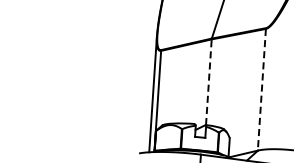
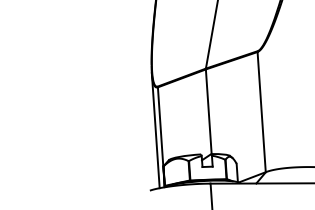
line: (208, 81) -> (208, 111), dashed -> solid
line: (261, 90) -> (261, 112), dashed -> solid

